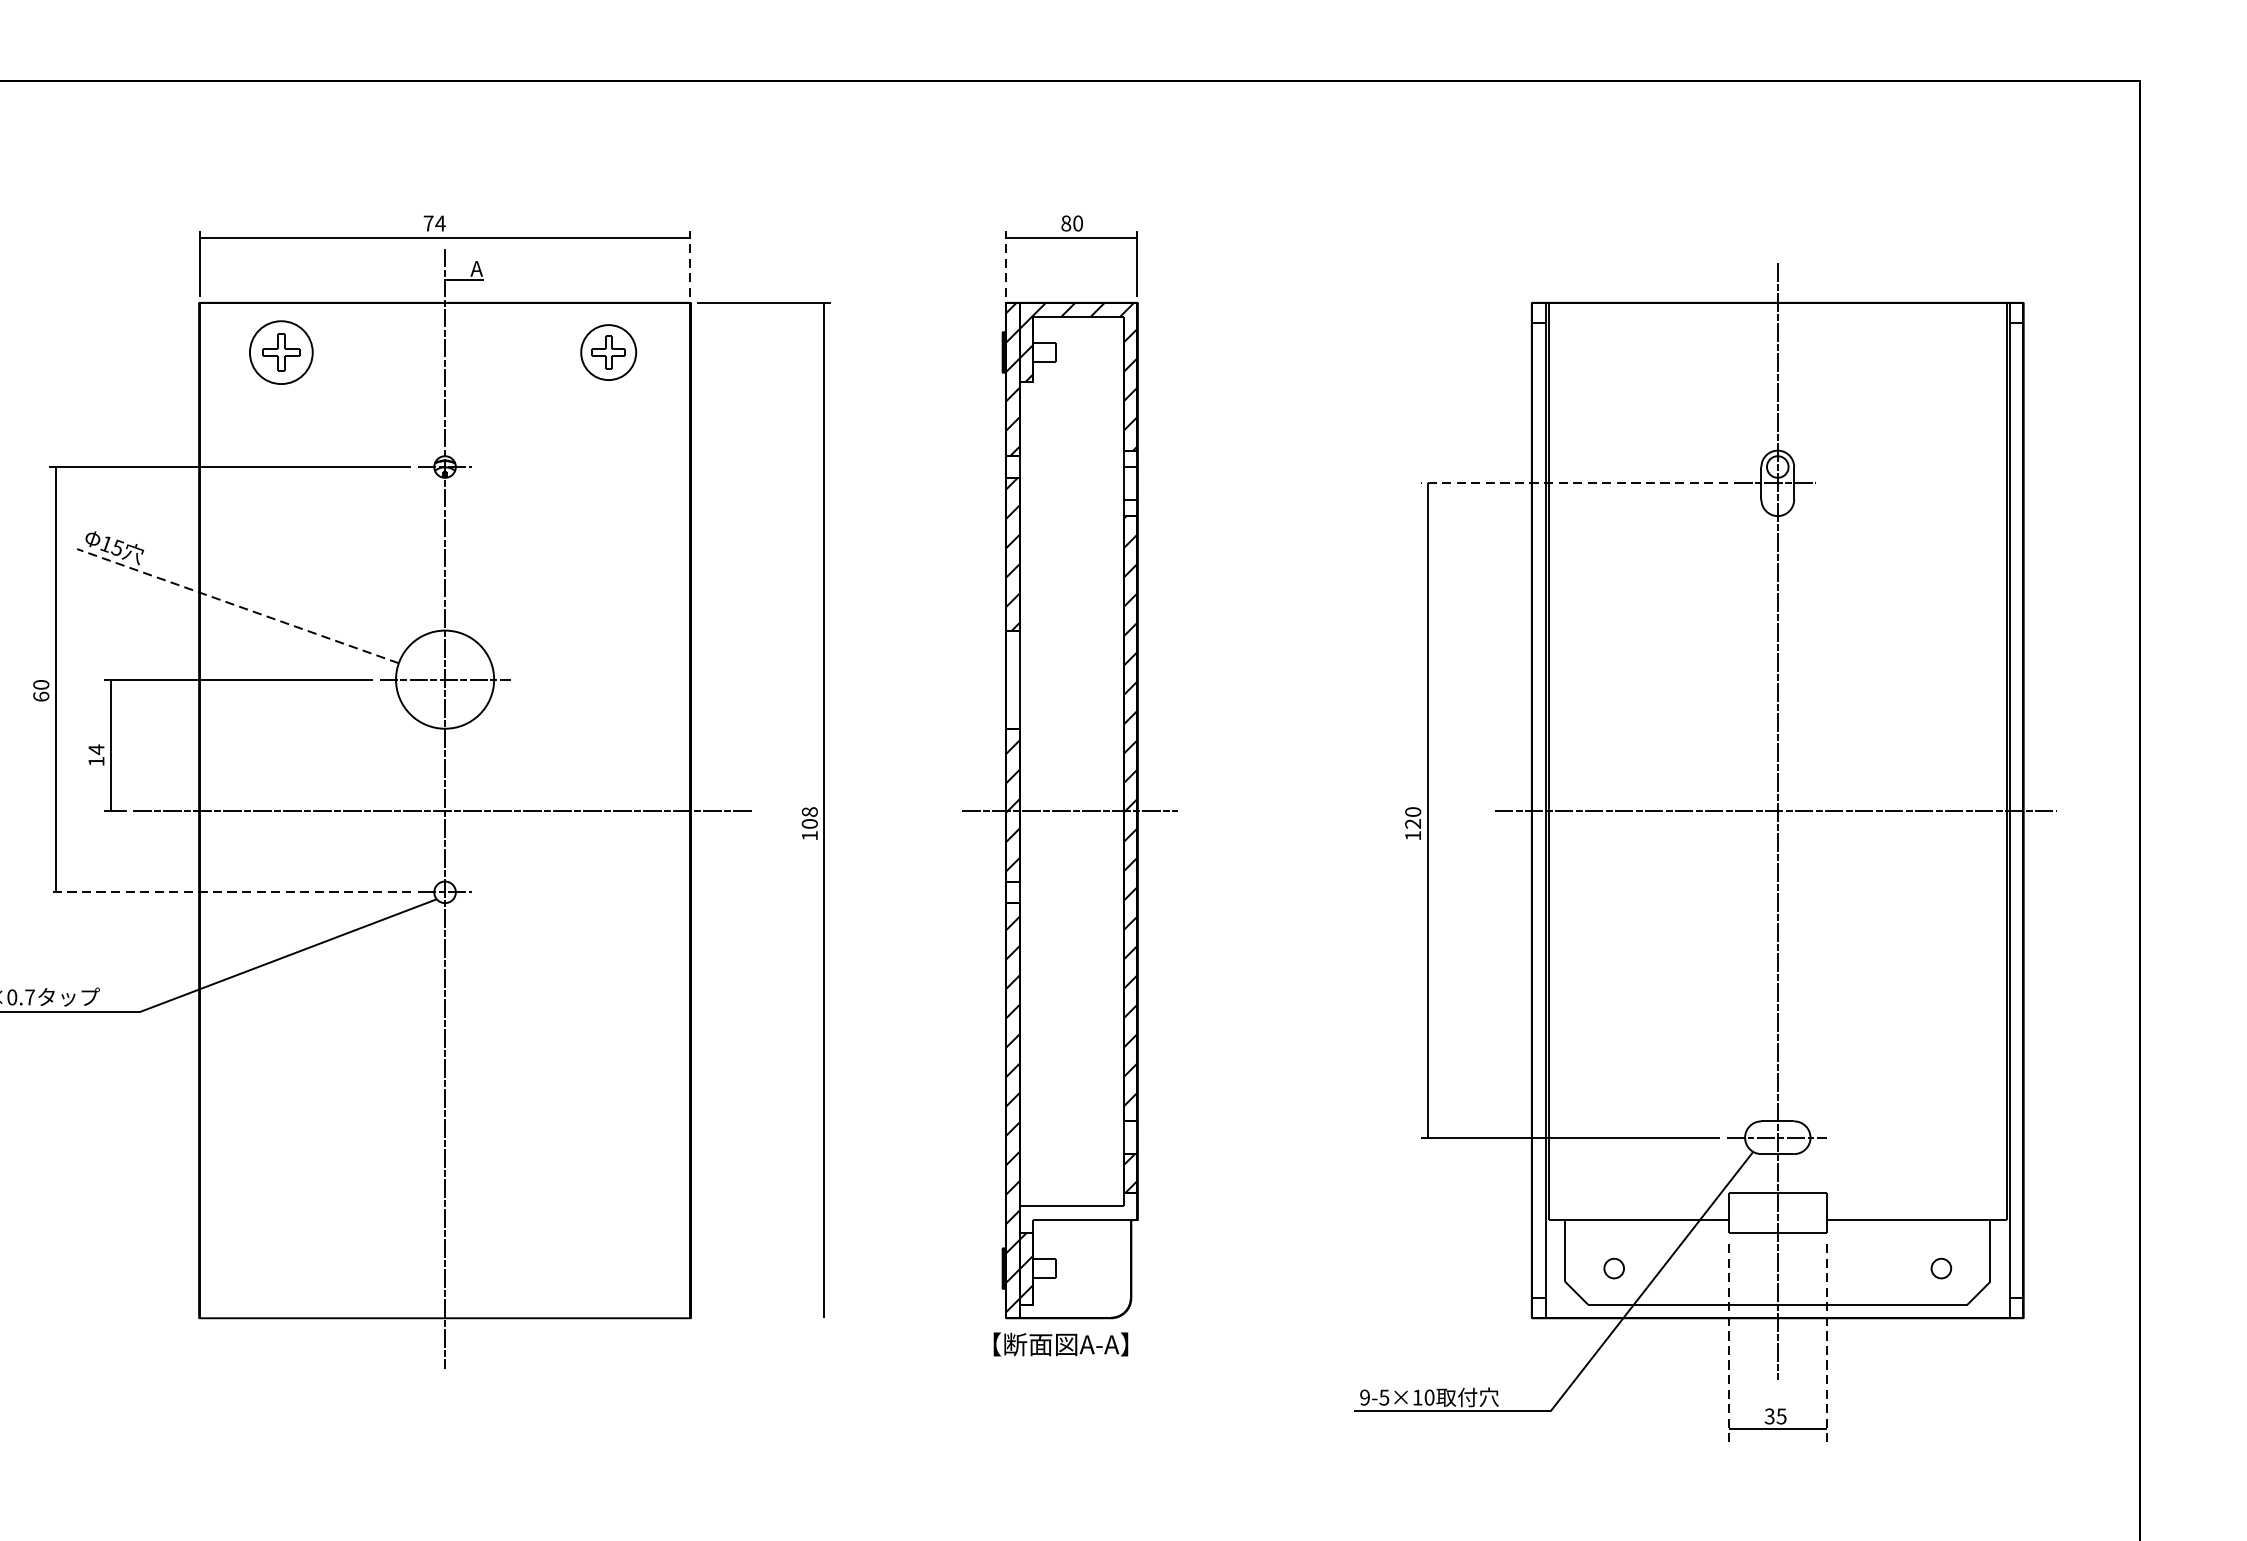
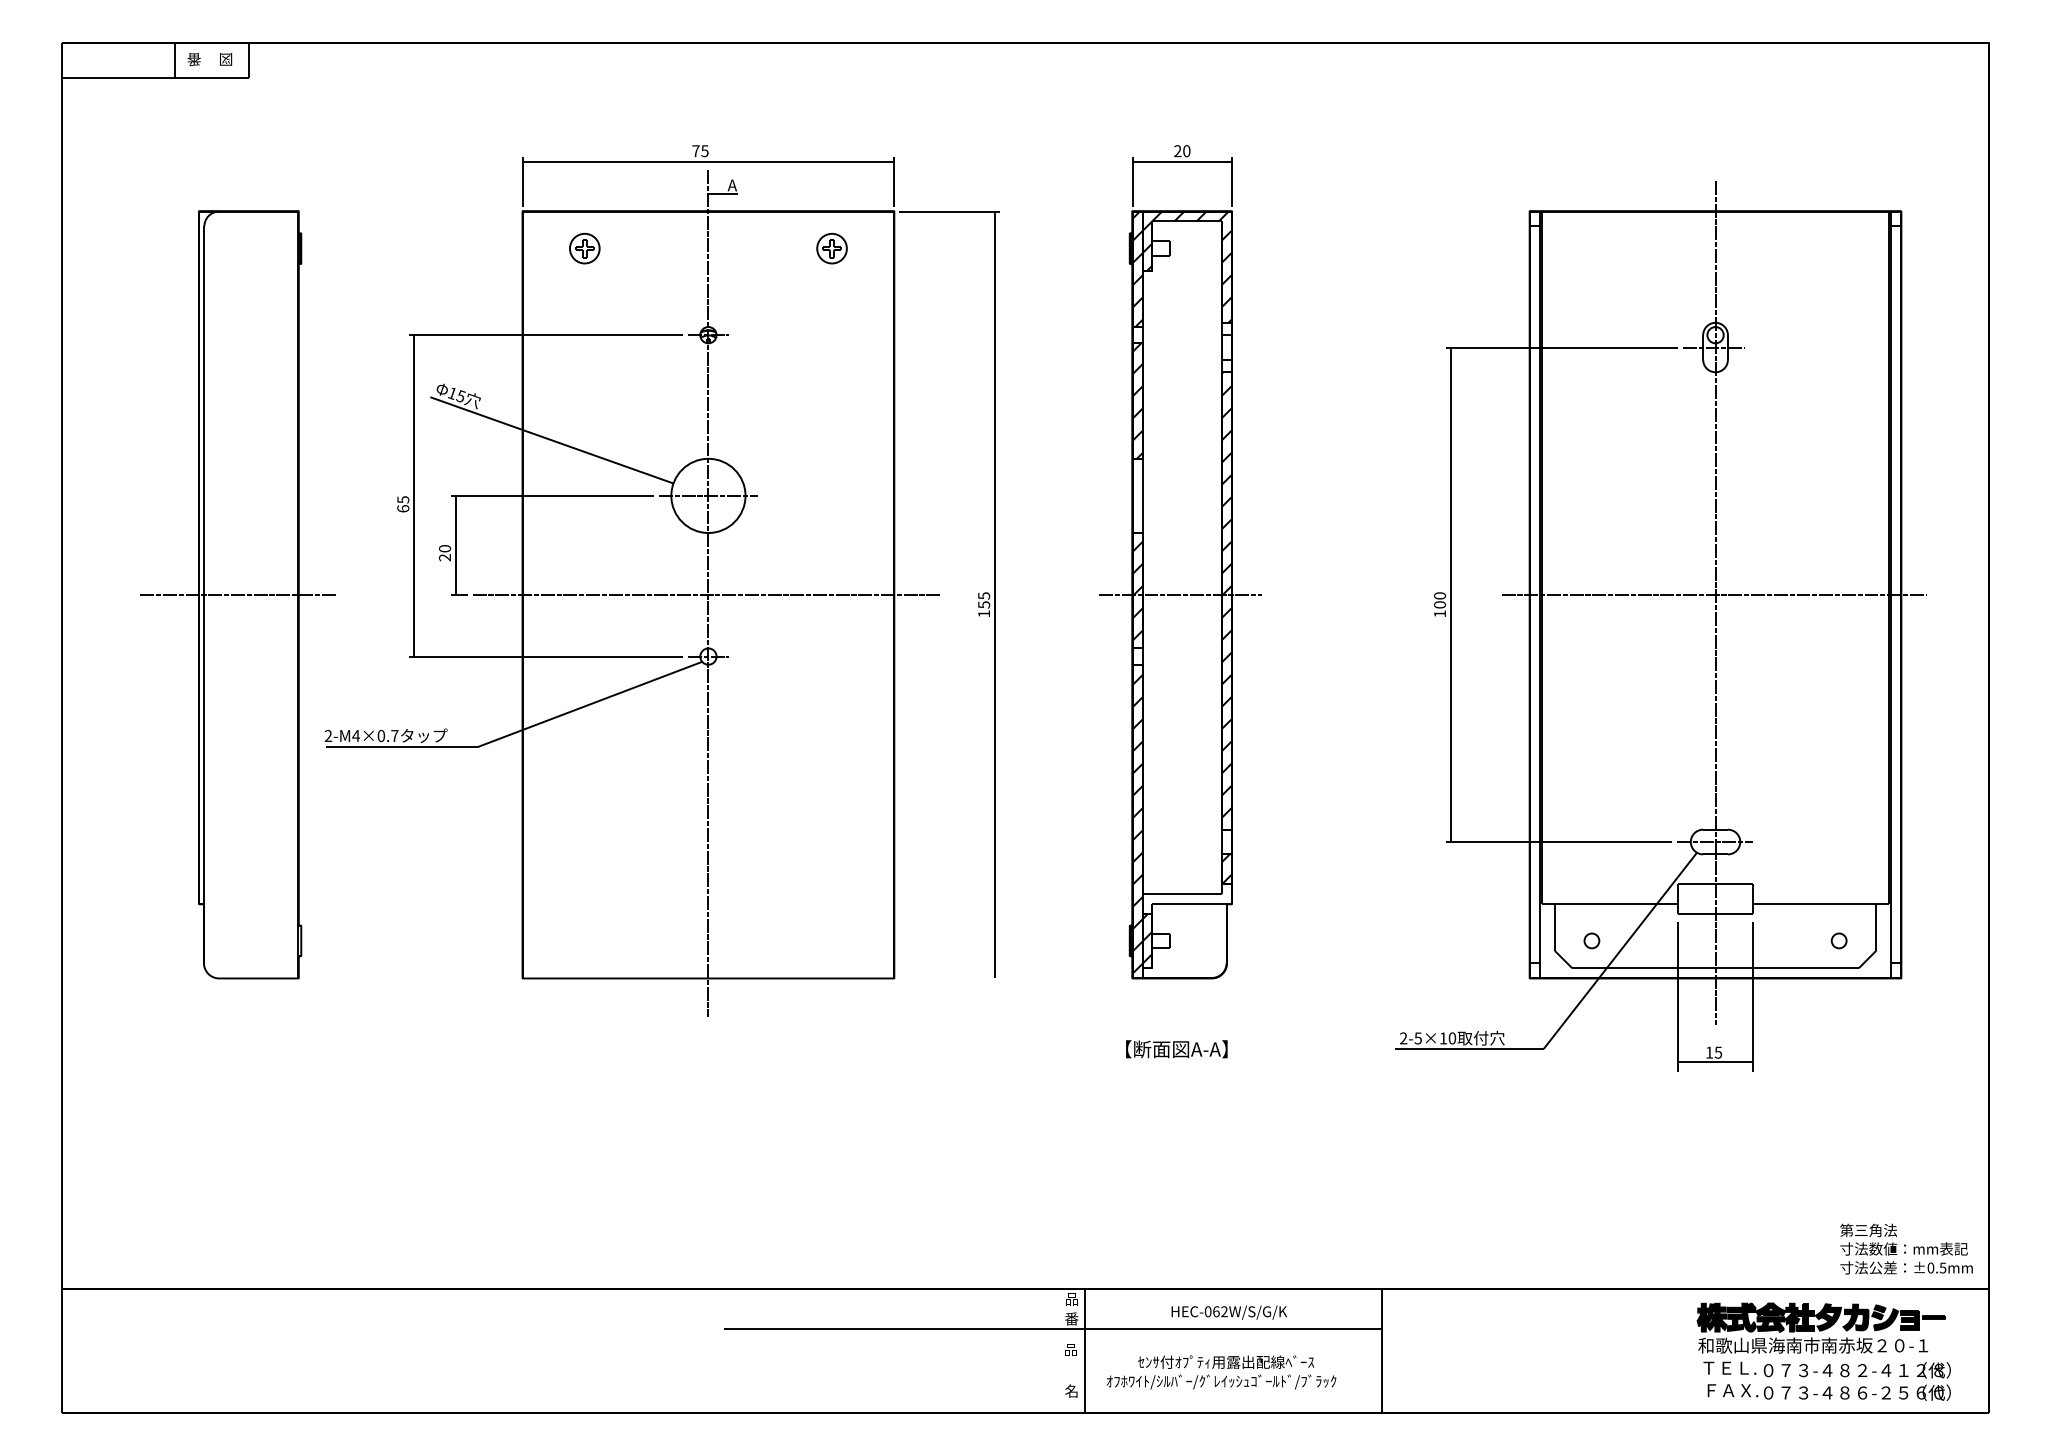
text: (439, 223) -> (704, 151), 74 -> 75
text: (1065, 223) -> (1177, 151), 80 -> 20
line: (689, 263) -> (893, 181), dashed -> solid
line: (1006, 263) -> (1132, 181), dashed -> solid
part: (281, 352) -> (584, 248), size x0.62
part: (607, 352) -> (831, 248), size x0.71
line: (1573, 483) -> (1561, 347), dashed -> solid
line: (237, 606) -> (551, 440), dashed -> solid
text: (41, 684) -> (403, 499), 60 -> 65
text: (97, 754) -> (445, 552), 14 -> 20
text: (810, 818) -> (984, 600), 108 -> 155
text: (1413, 823) -> (1440, 604), 120 -> 100
line: (230, 892) -> (546, 656), dashed -> solid
line: (1728, 1343) -> (1678, 997), dashed -> solid
line: (1826, 1343) -> (1752, 997), dashed -> solid
text: (1060, 1344) -> (1176, 1049), moved
text: (1364, 1397) -> (1403, 1038), 9-5×10 -> 2-5×10
text: (1769, 1416) -> (1709, 1052), 35 -> 15

